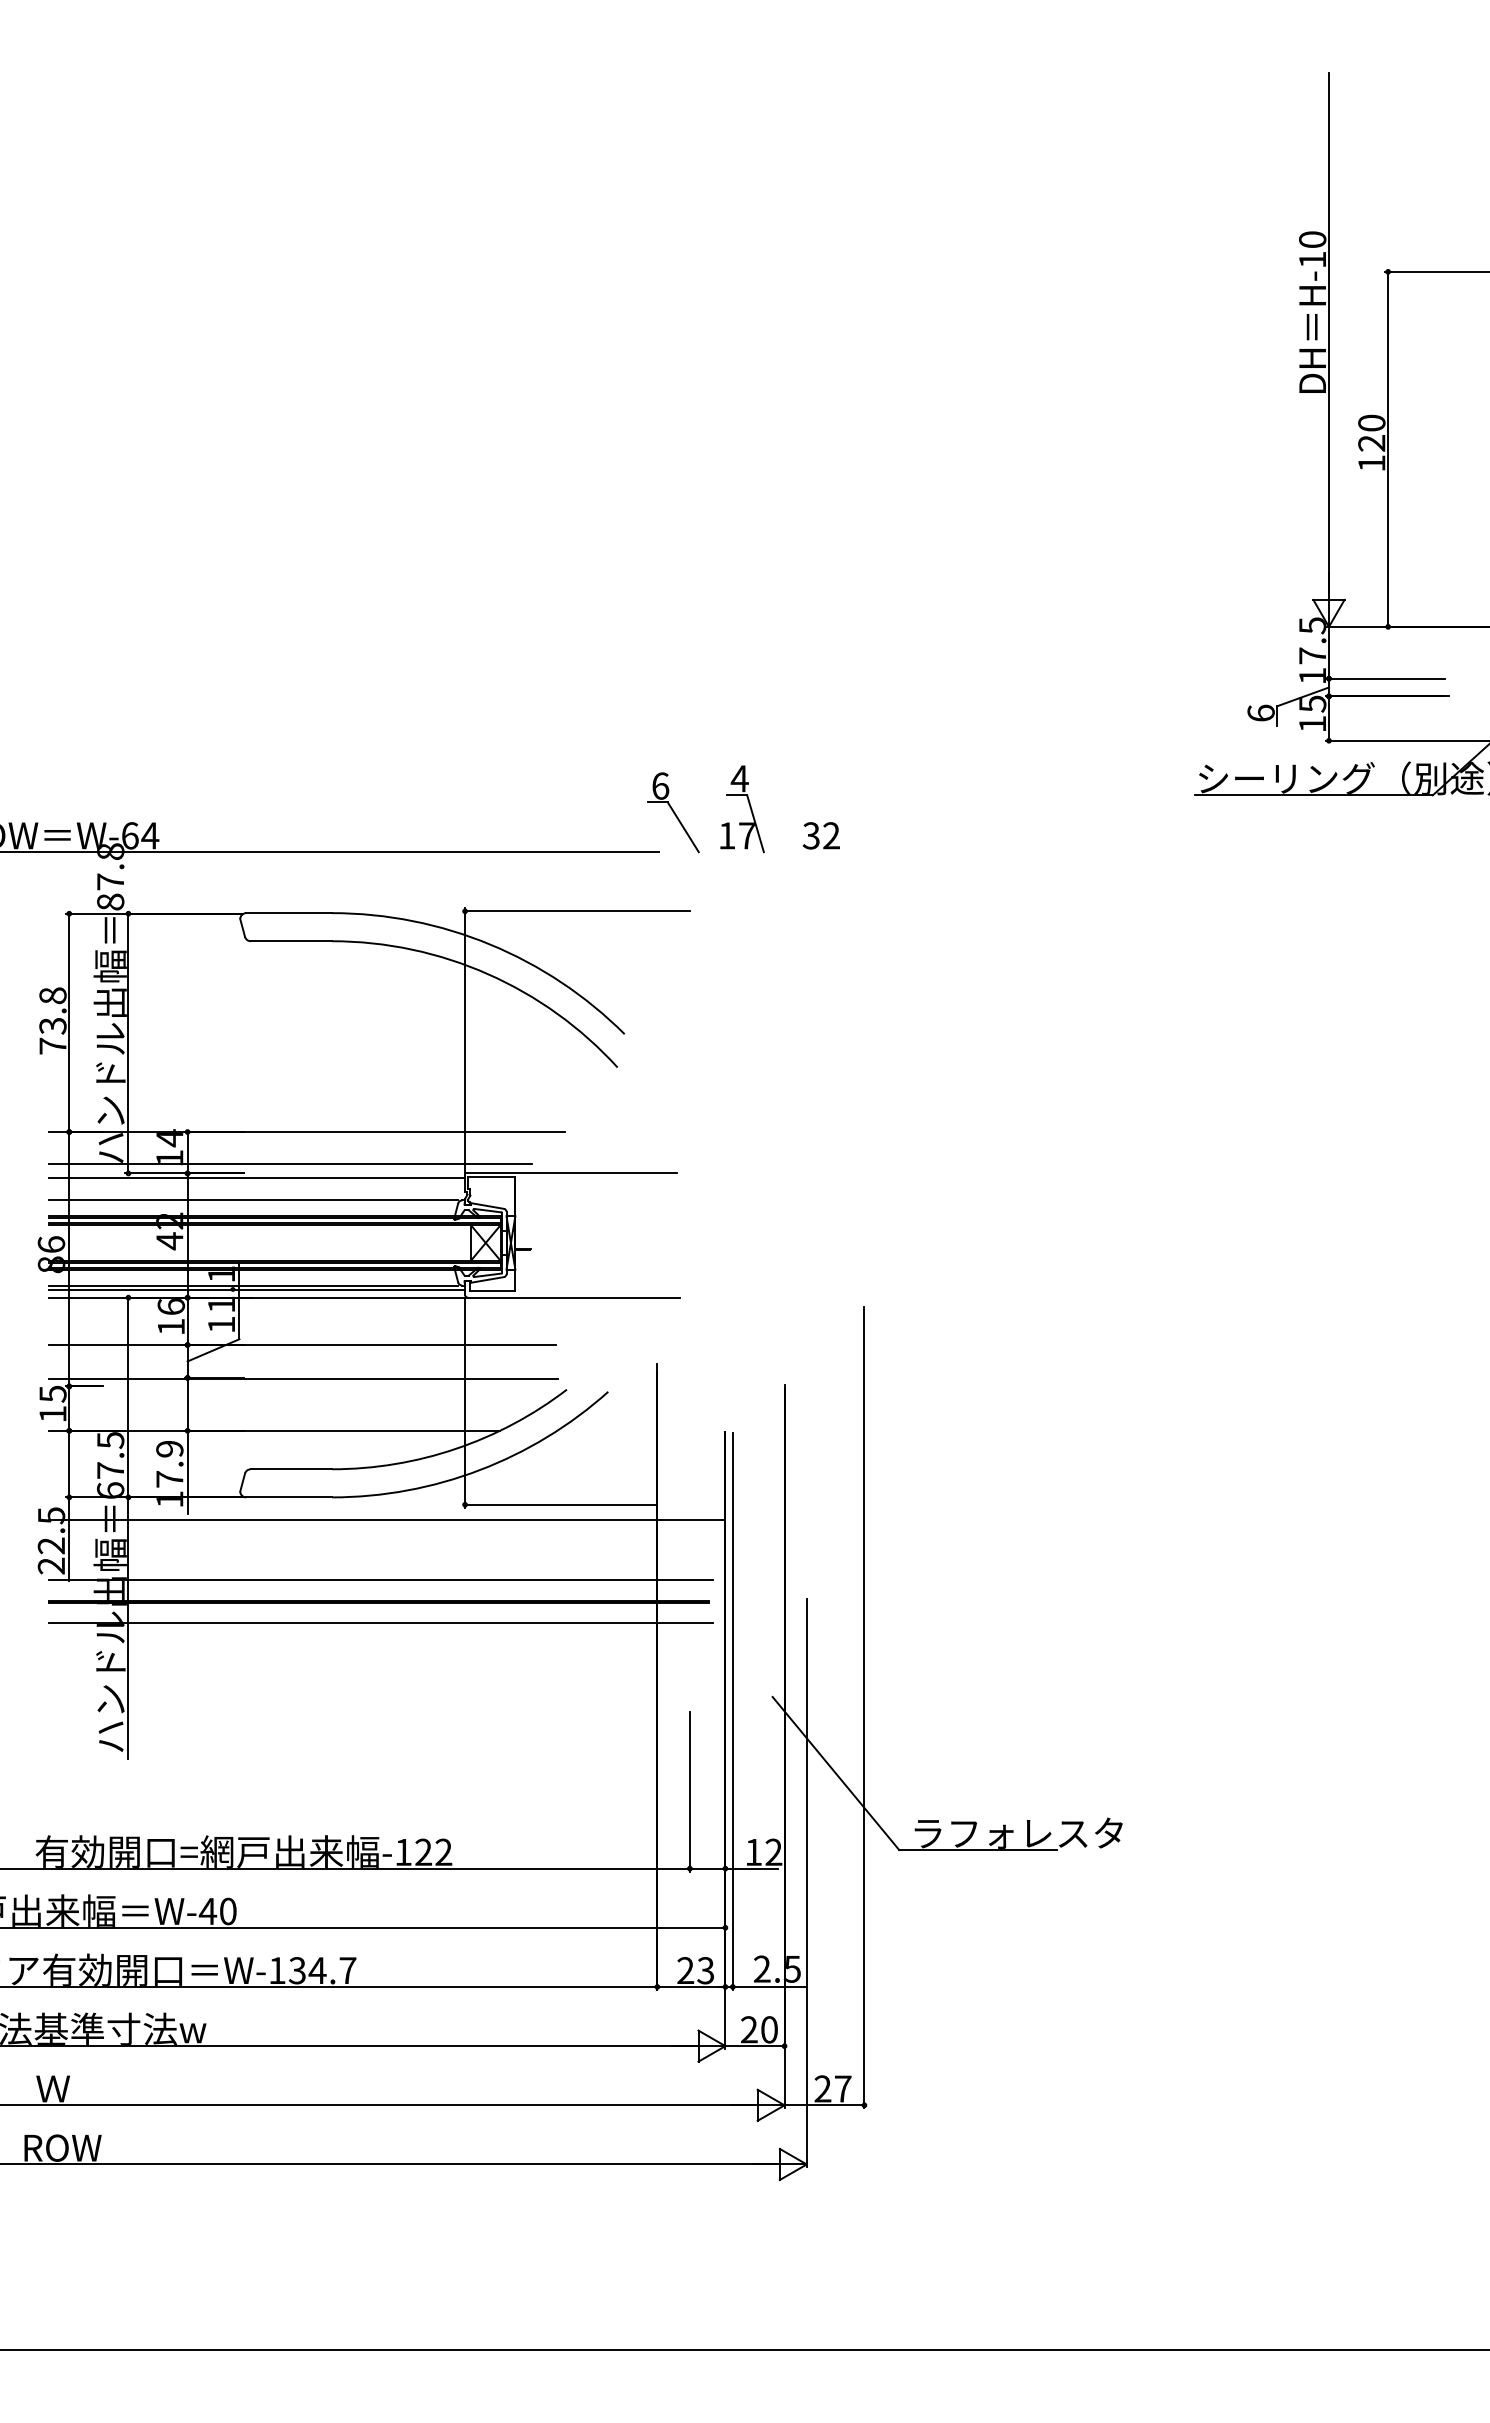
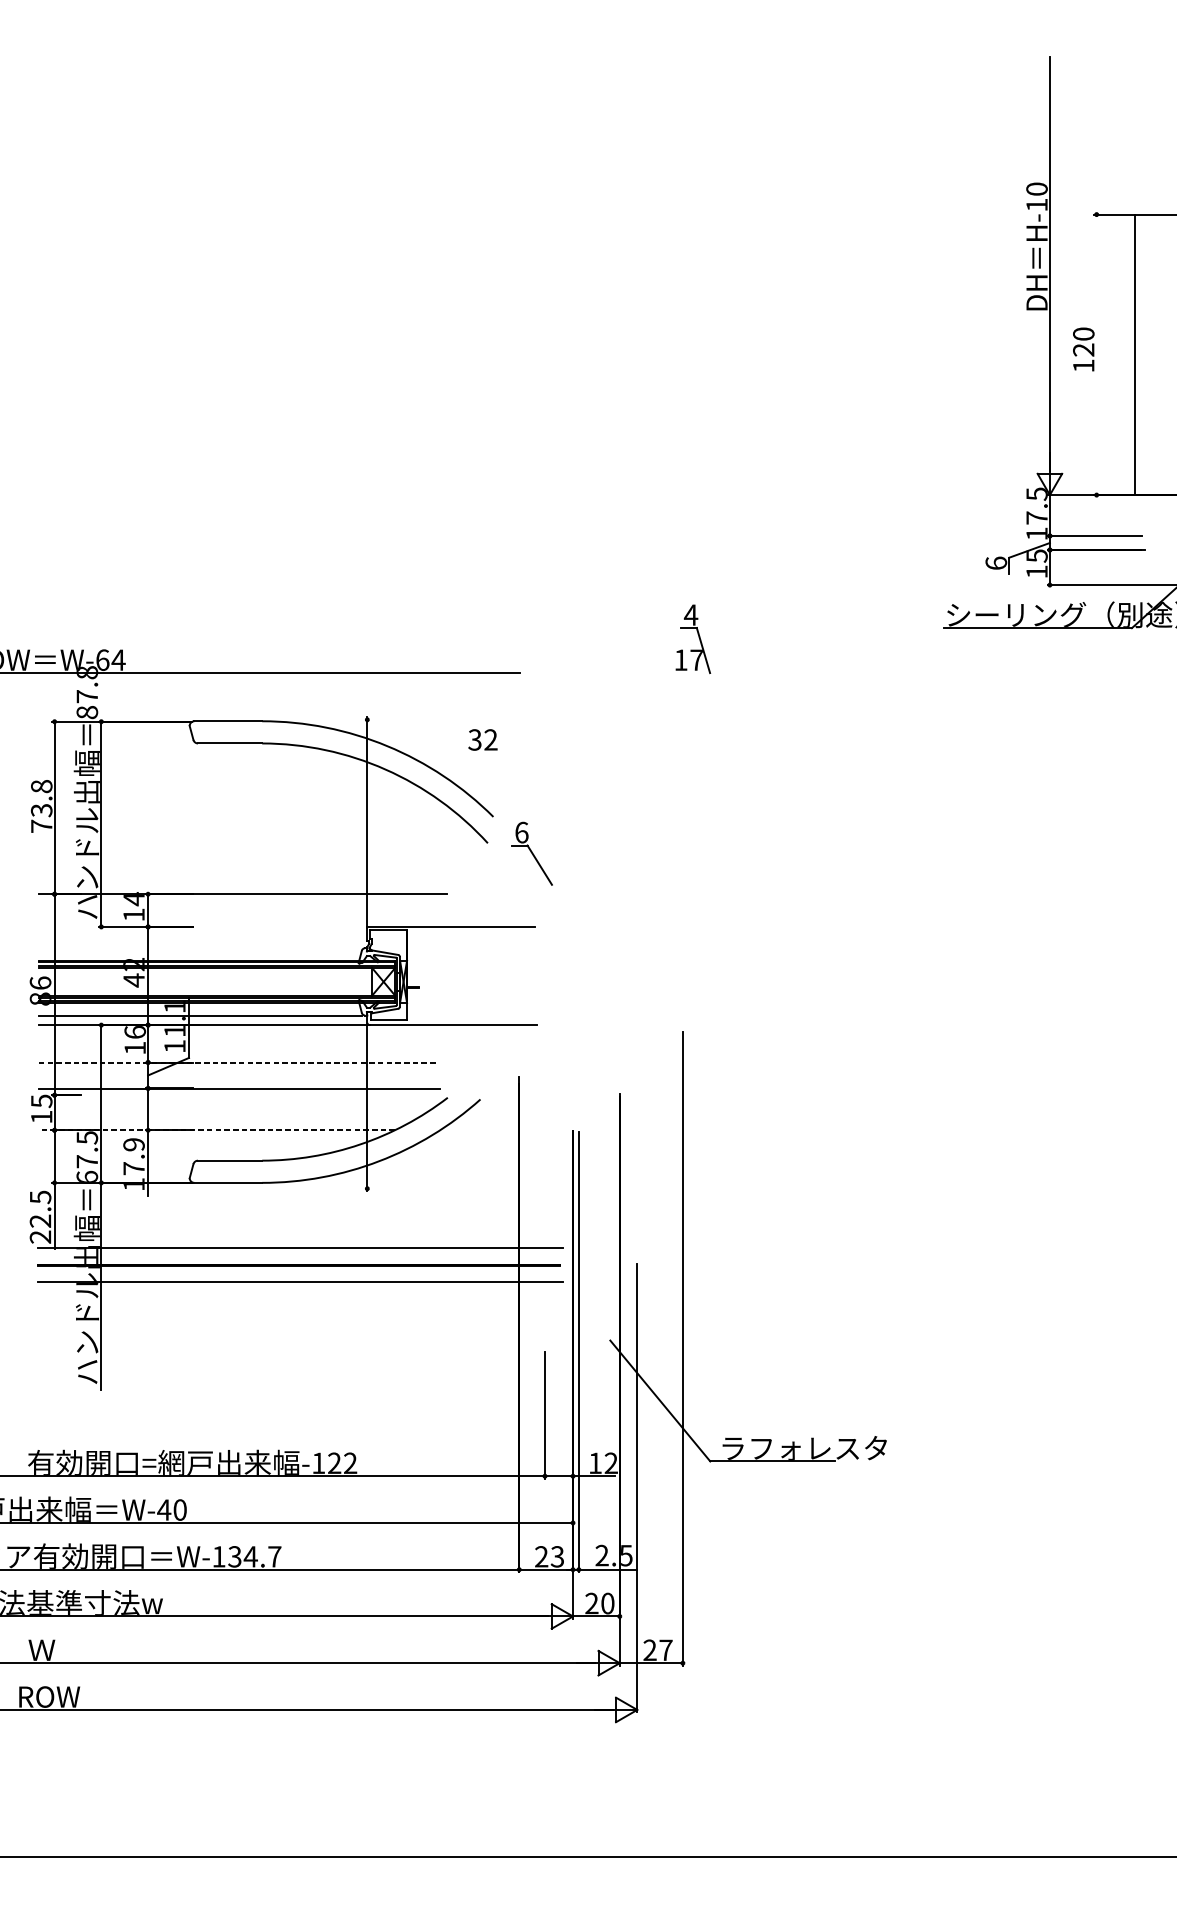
line: (1388, 448) -> (1135, 354), moved
part: (749, 807) -> (698, 637), moved
part: (673, 812) -> (532, 853), moved
text: (820, 835) -> (482, 739), moved
line: (577, 911) -> (456, 719), removed
line: (290, 1164) -> (229, 919), removed
line: (257, 1177) -> (203, 930), removed
line: (253, 1200) -> (200, 948), removed
line: (257, 1290) -> (203, 1019), removed
line: (303, 1345) -> (239, 1062), solid -> dashed
line: (274, 1430) -> (216, 1130), solid -> dashed
line: (561, 1504) -> (443, 1188), removed
line: (387, 1519) -> (306, 1200), removed

